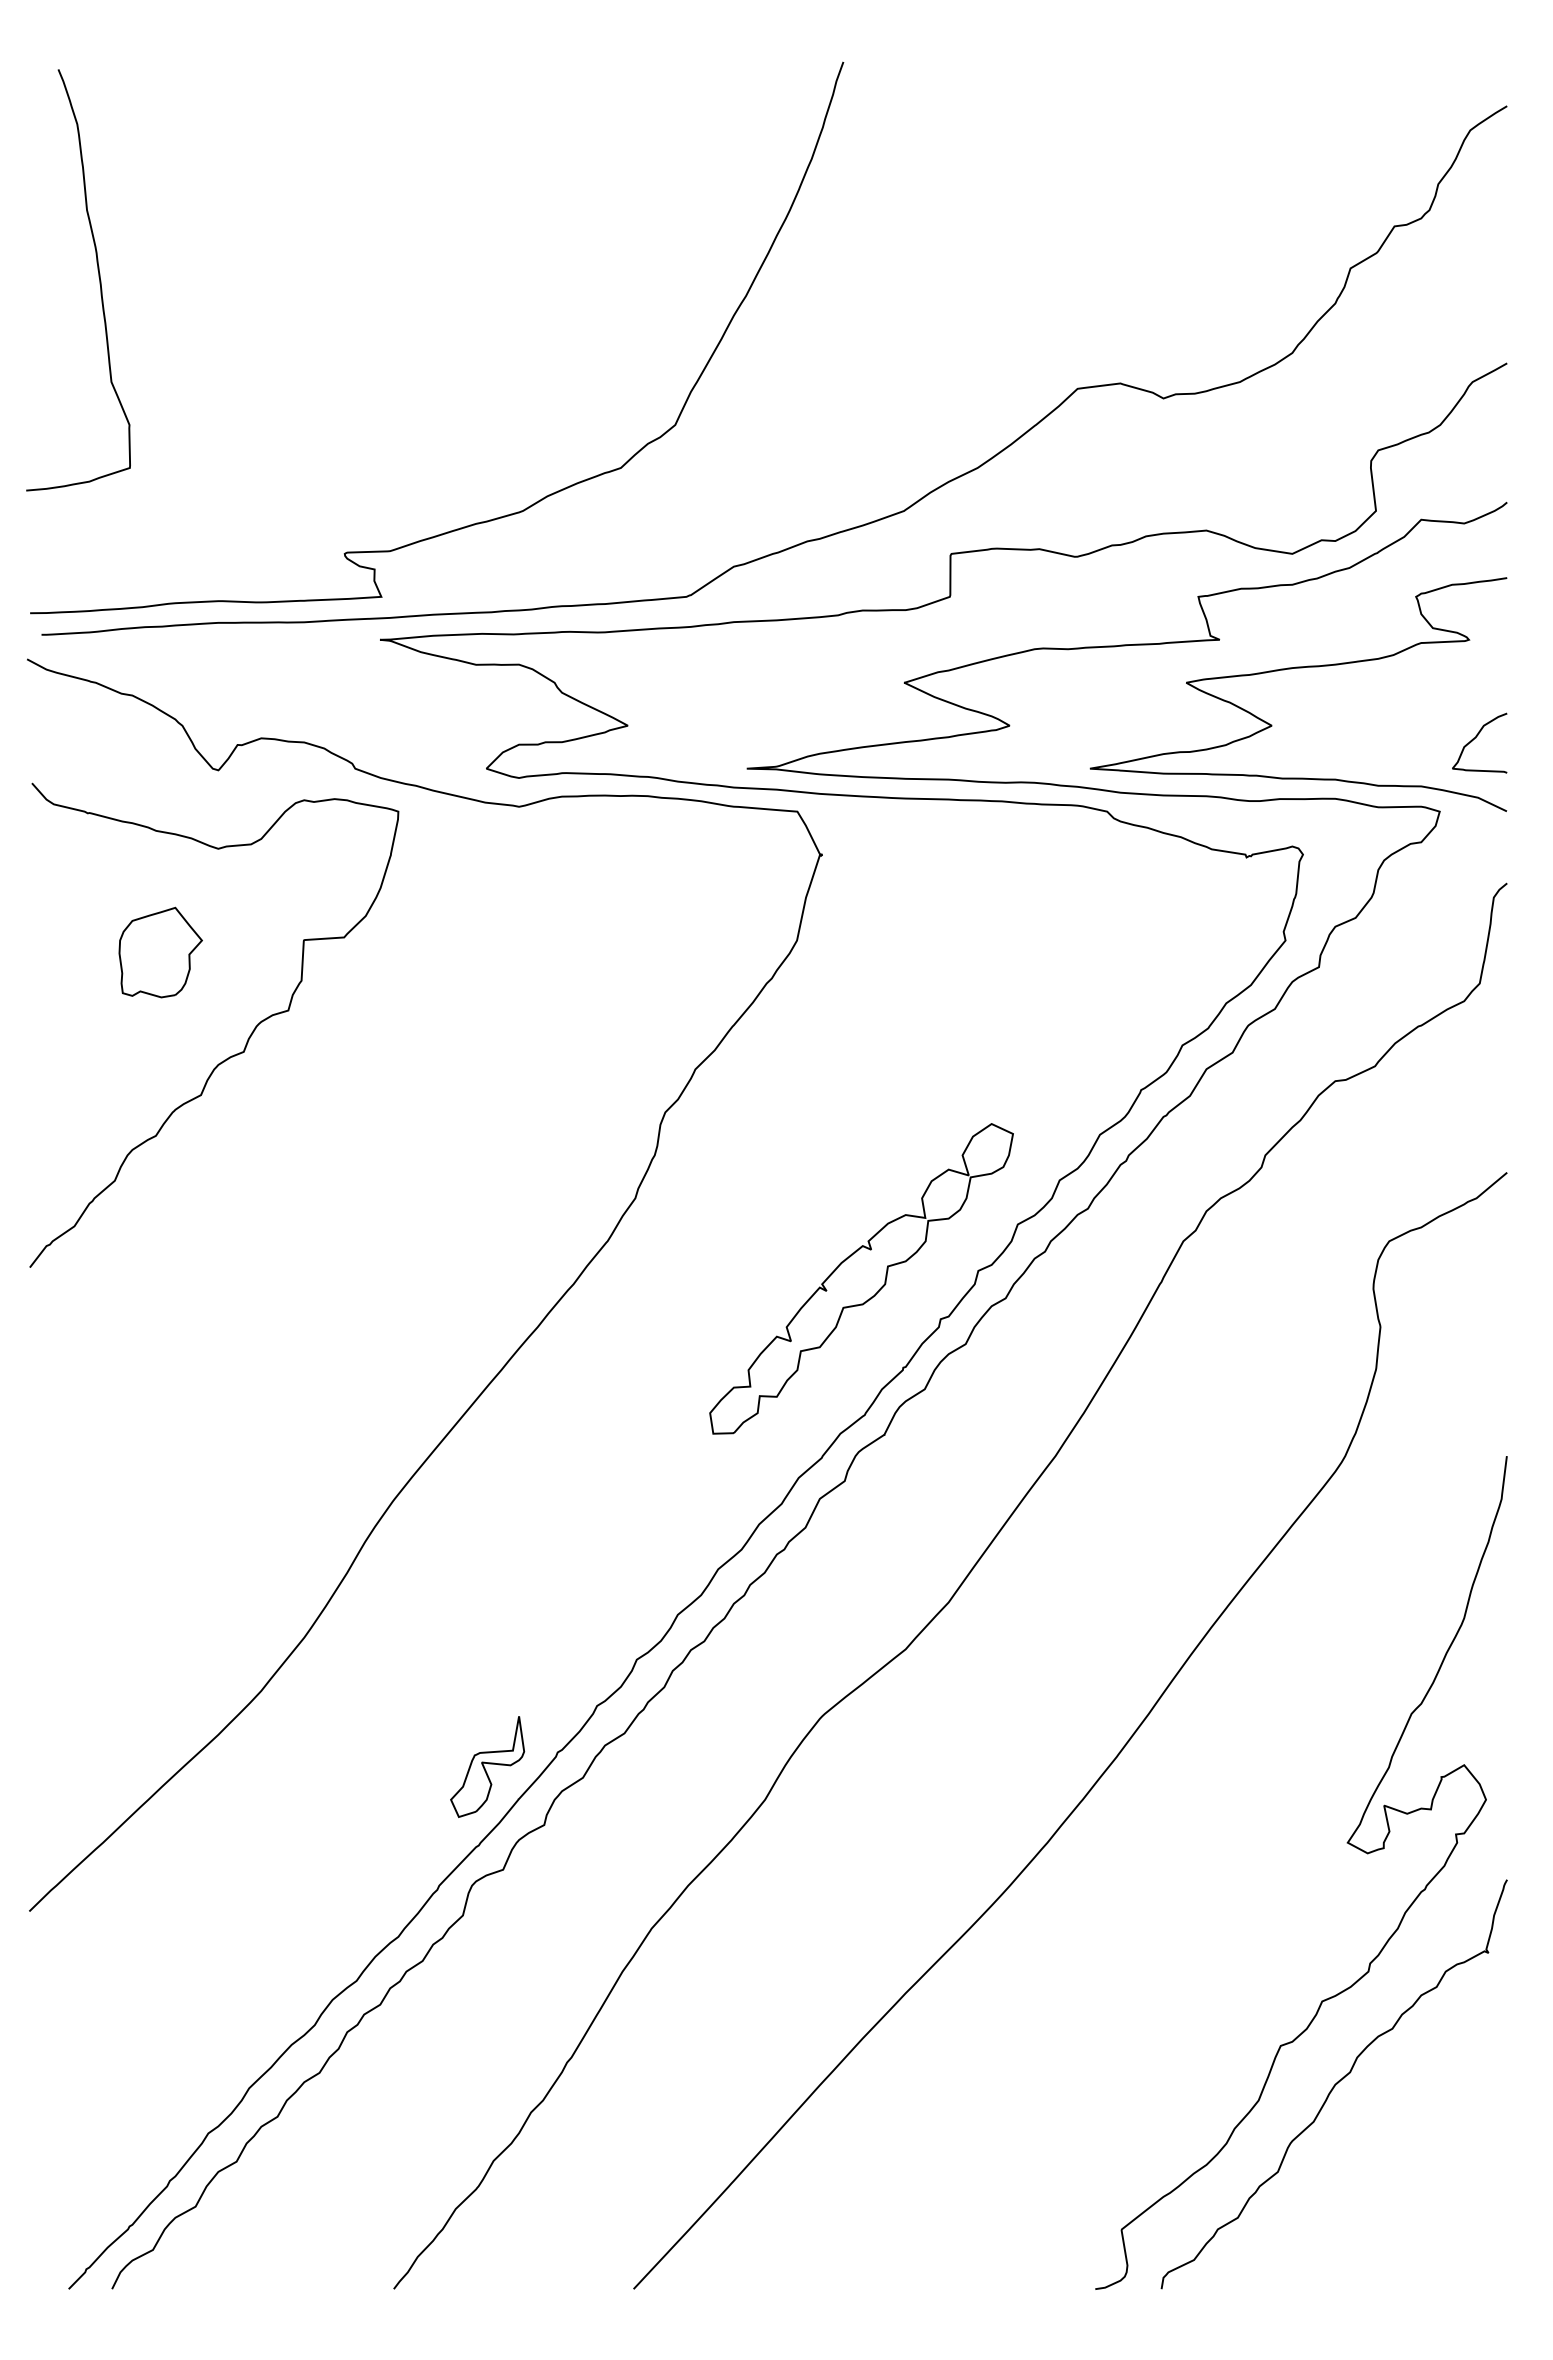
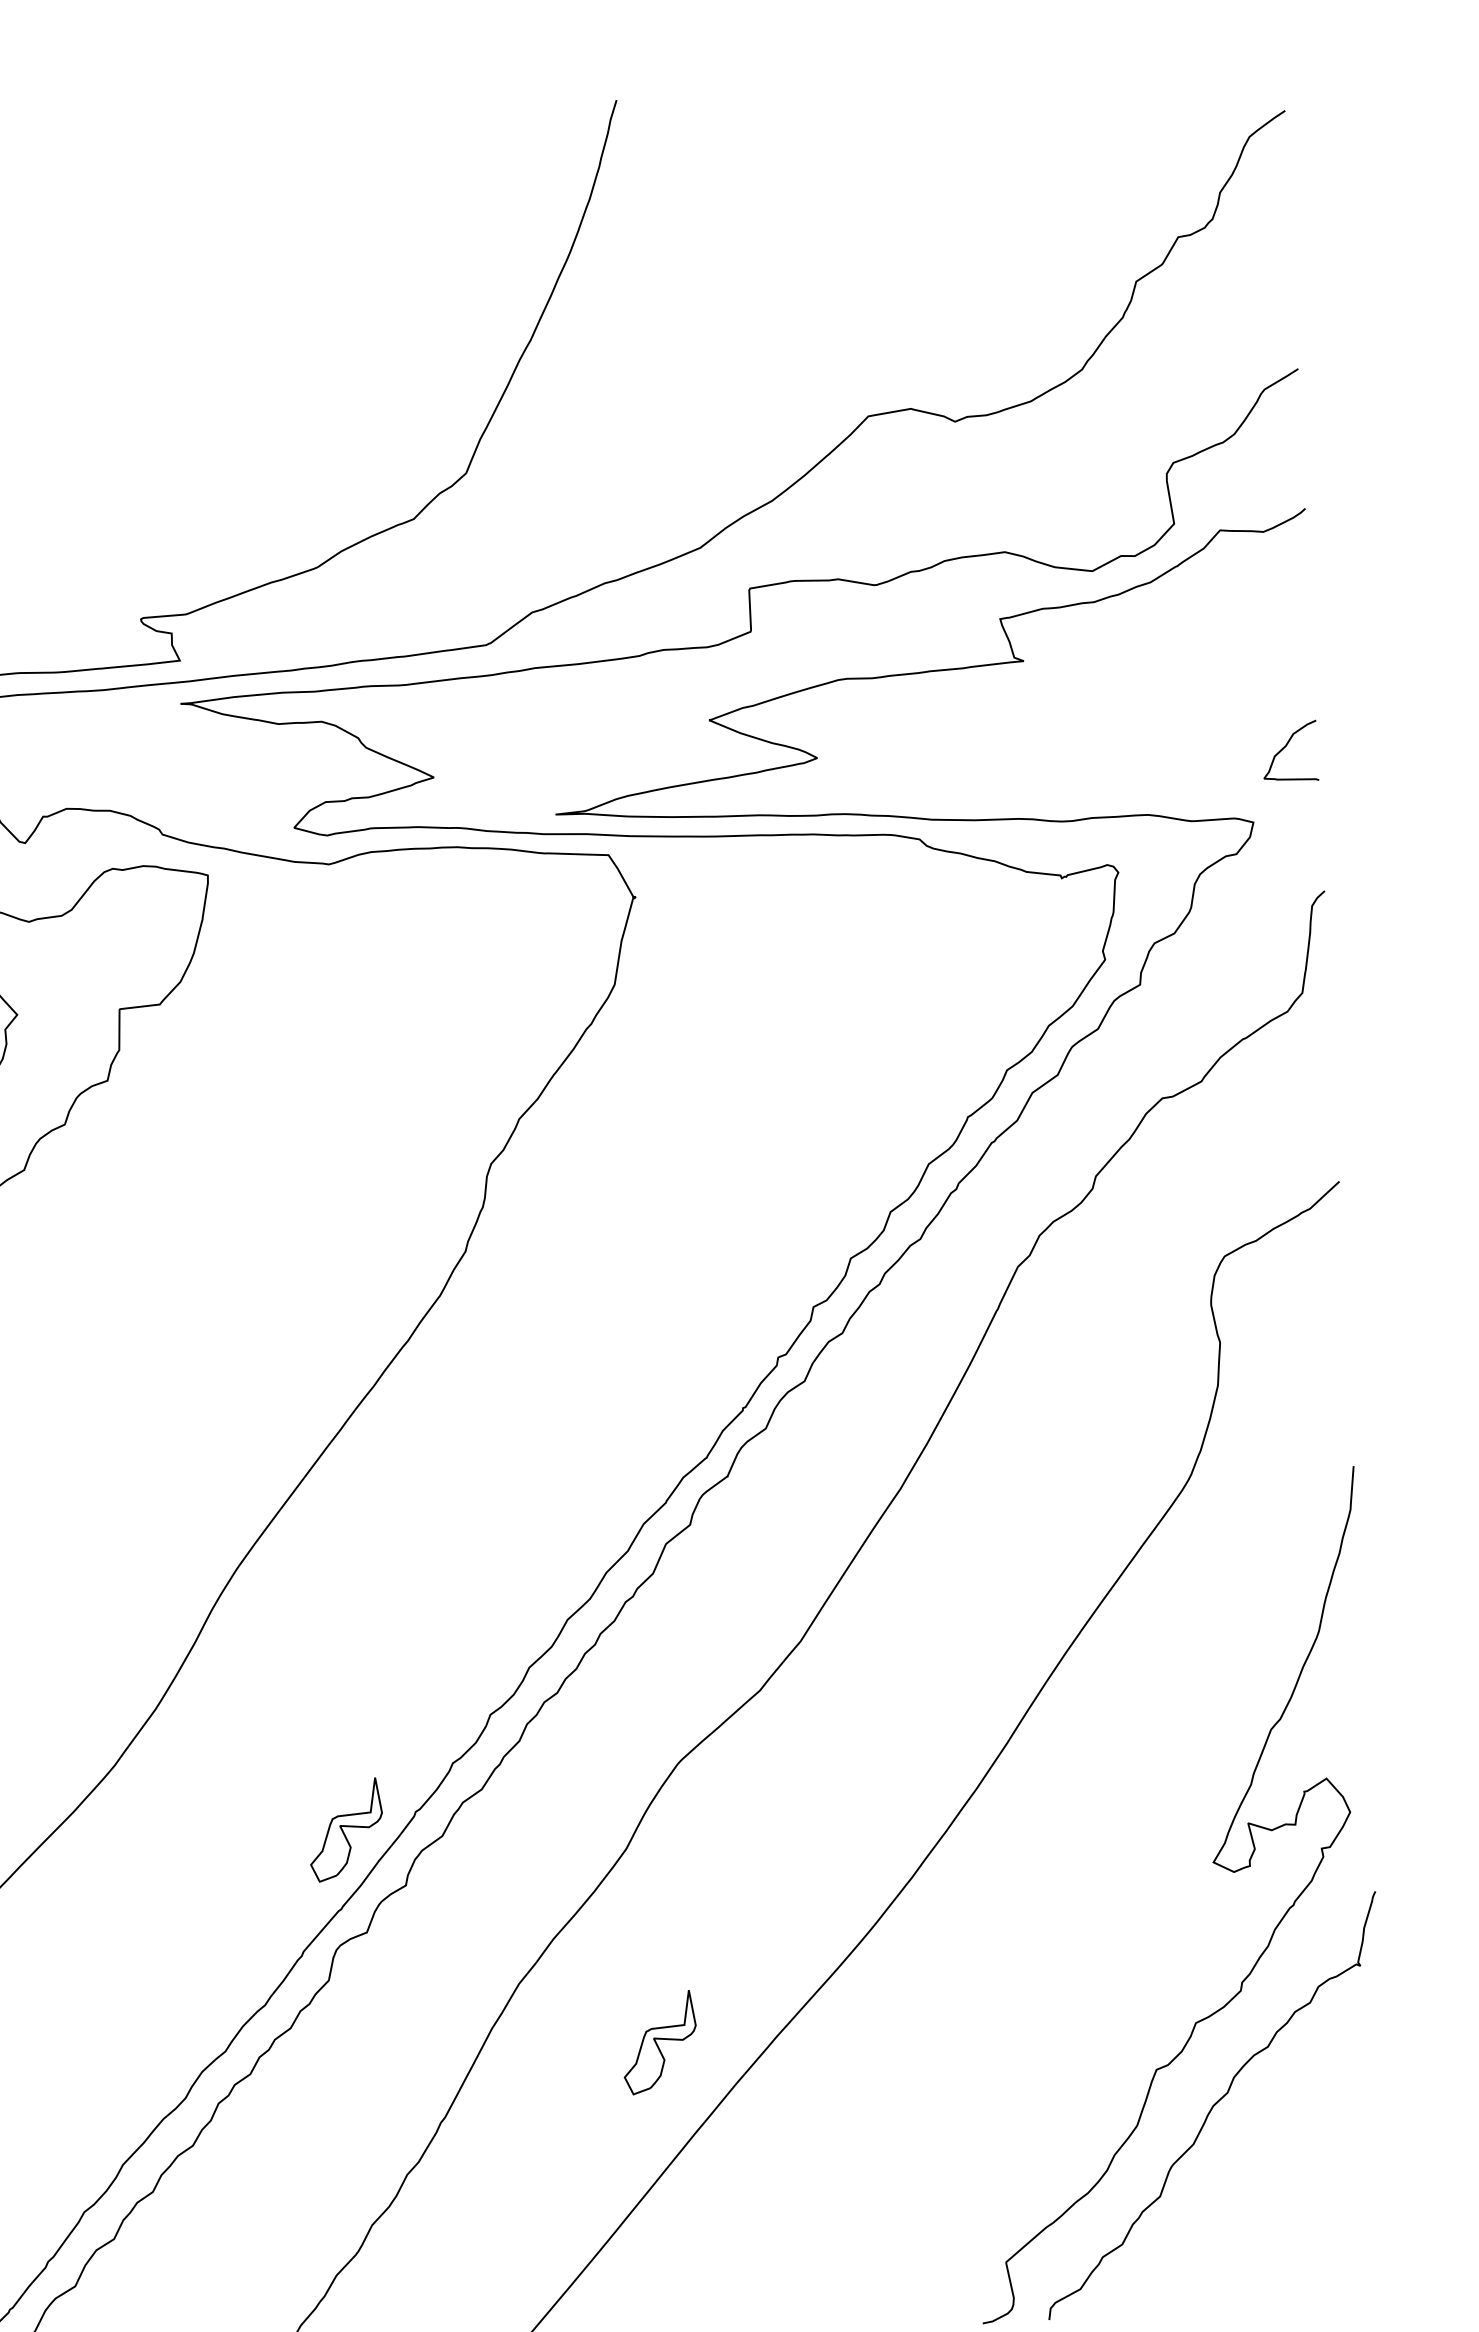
curve: (1291, 669) -> (1097, 687), removed
part: (861, 1278) -> (696, 1320), removed
part: (788, 1993) -> (659, 2042), added

